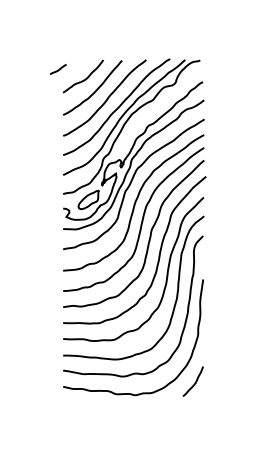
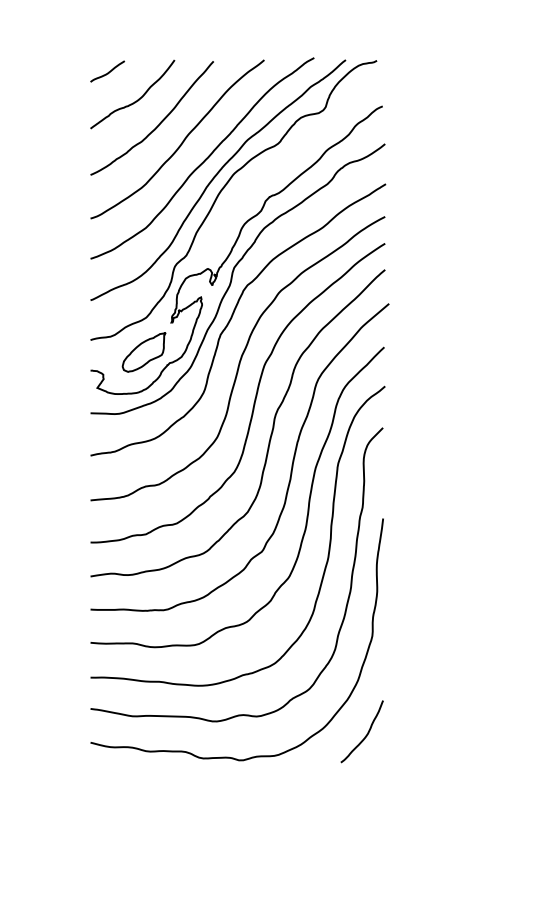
line: (57, 69) -> (105, 71), moved

